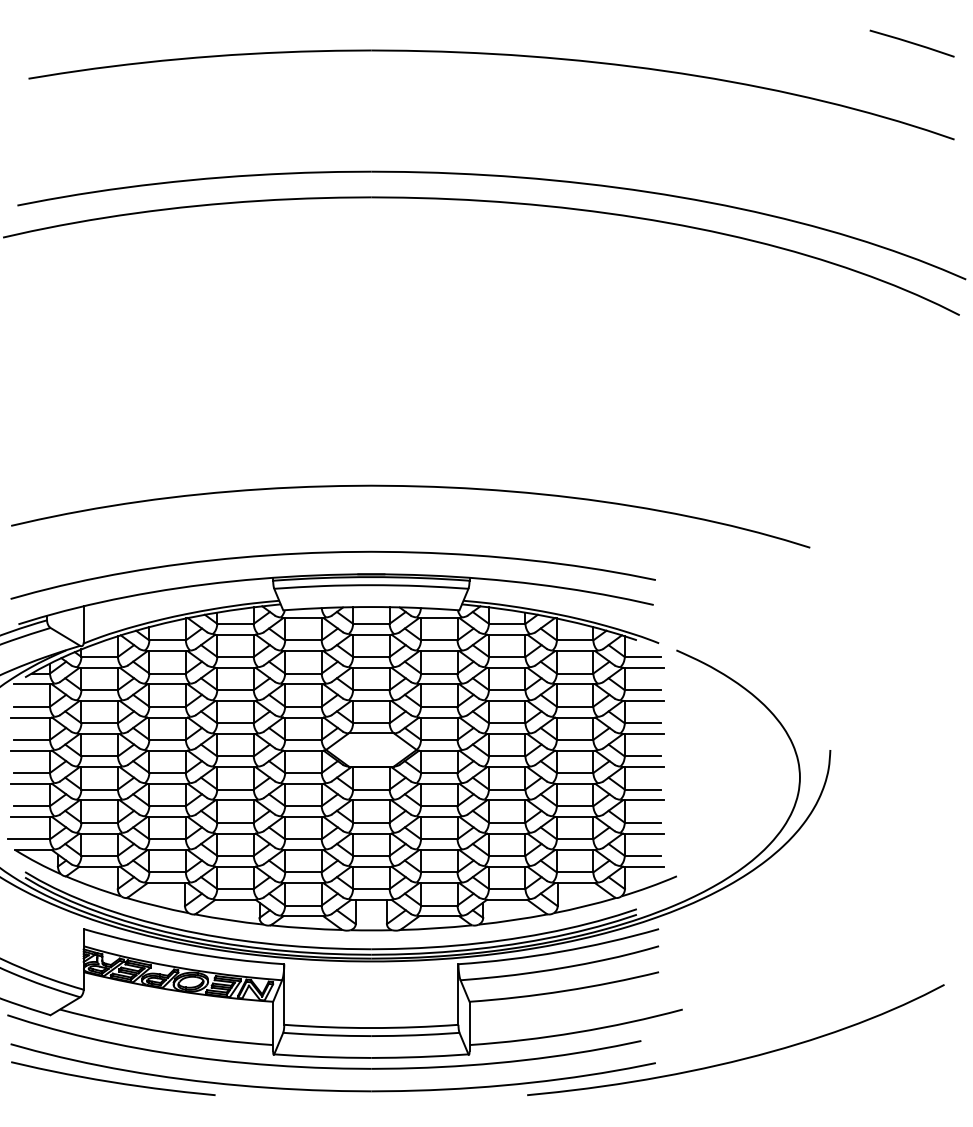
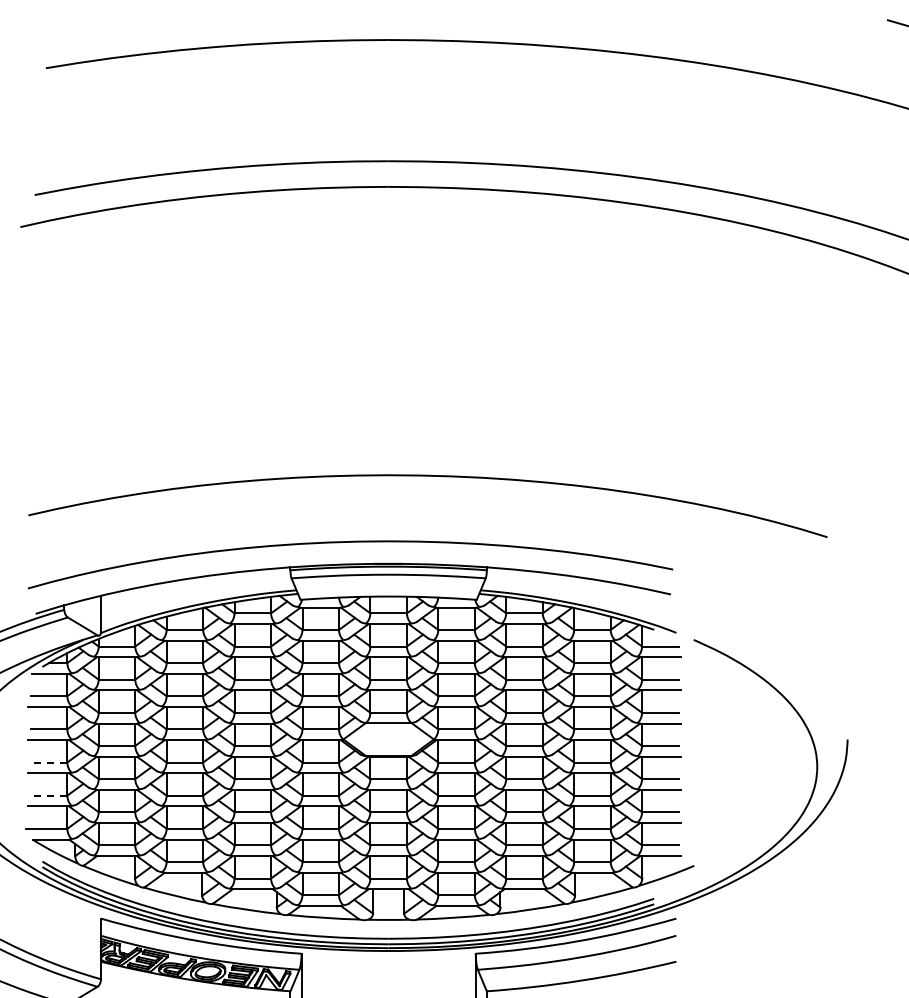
line: (31, 772) -> (48, 762), solid -> dashed
line: (31, 806) -> (48, 796), solid -> dashed

